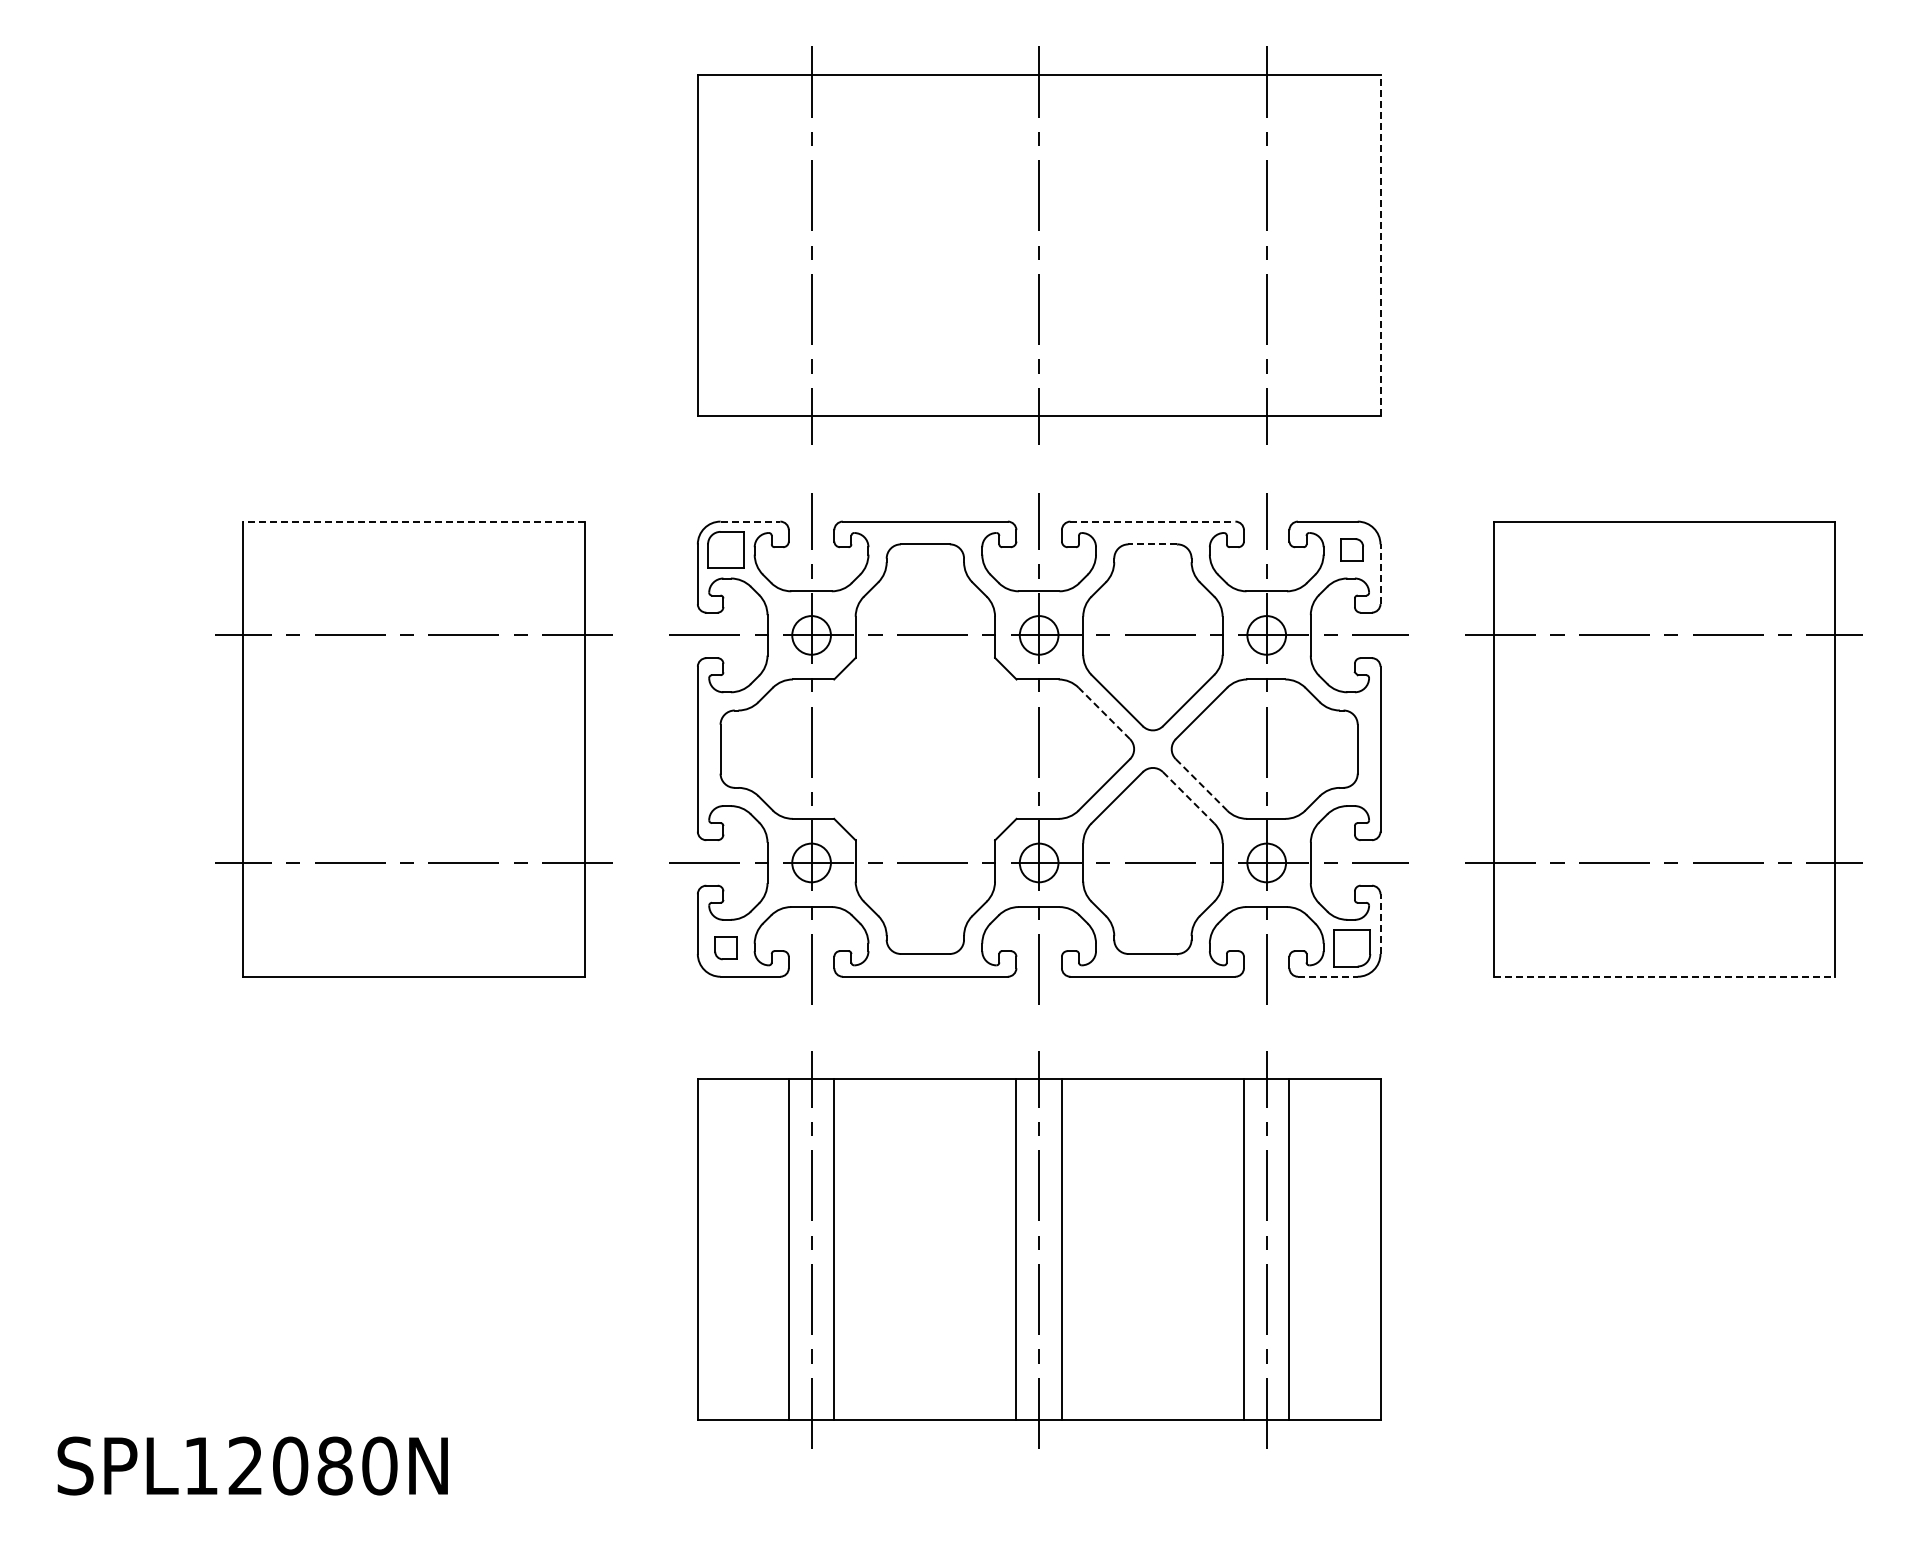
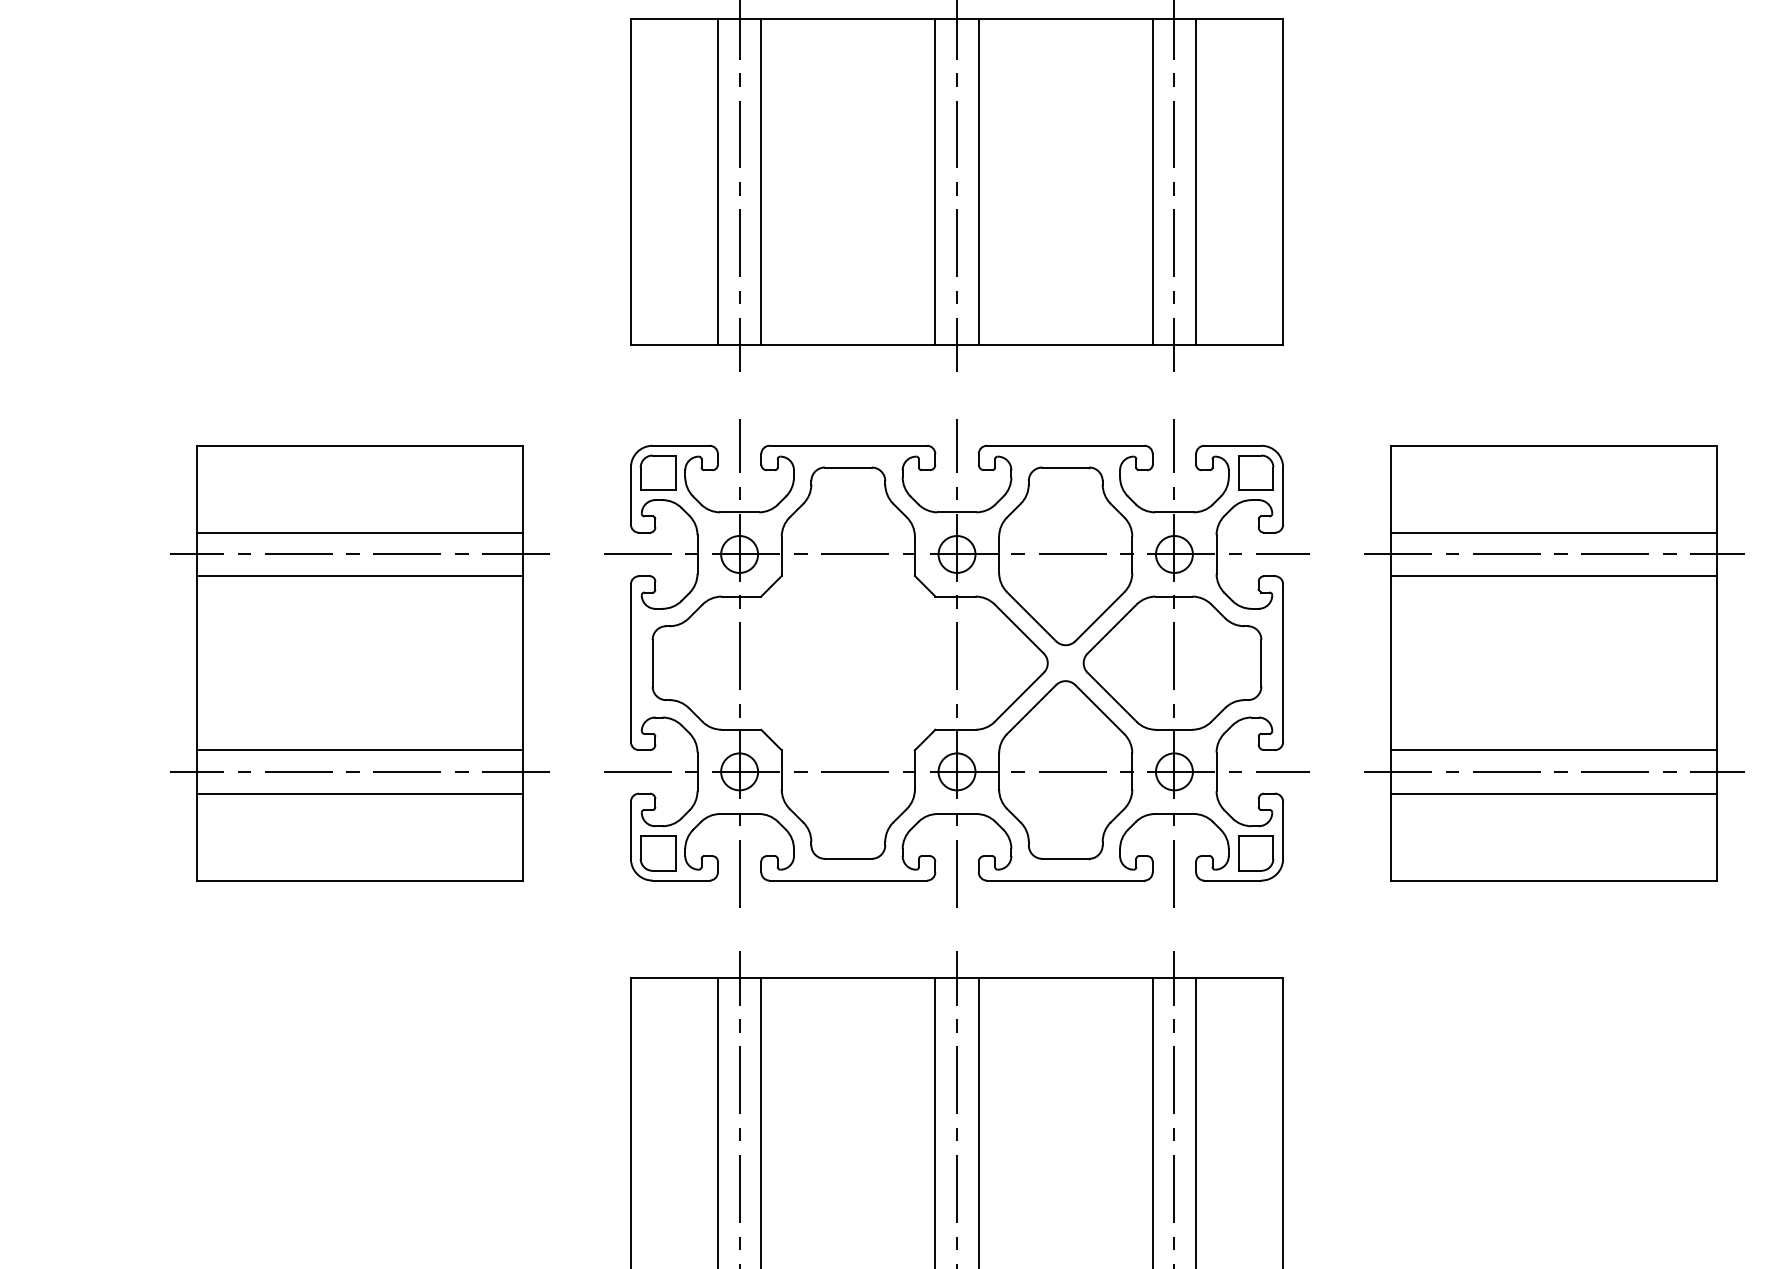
line: (788, 245) -> (717, 181), added
line: (834, 245) -> (761, 181), added
line: (1016, 245) -> (935, 181), added
line: (1061, 245) -> (978, 181), added
line: (1243, 245) -> (1152, 181), added
line: (1289, 245) -> (1196, 181), added
line: (1380, 245) -> (1283, 181), dashed -> solid
line: (414, 521) -> (360, 445), dashed -> solid
line: (750, 521) -> (681, 445), dashed -> solid
line: (1153, 521) -> (1066, 445), dashed -> solid
line: (1152, 544) -> (1065, 467), dashed -> solid
part: (1352, 549) -> (1256, 472), size x1.67
line: (1380, 574) -> (1283, 496), dashed -> solid
line: (413, 612) -> (359, 532), added
line: (1663, 612) -> (1553, 532), added
line: (413, 658) -> (359, 576), added
line: (1663, 658) -> (1553, 576), added
line: (1104, 713) -> (1019, 629), dashed -> solid
line: (1201, 785) -> (1112, 697), dashed -> solid
line: (1189, 798) -> (1100, 710), dashed -> solid
line: (413, 840) -> (359, 750), added
line: (1663, 840) -> (1553, 750), added
line: (413, 885) -> (359, 793), added
line: (1663, 885) -> (1553, 793), added
line: (1380, 924) -> (1283, 830), dashed -> solid
part: (725, 948) -> (657, 853), size x1.67
line: (1327, 976) -> (1232, 880), dashed -> solid
line: (1664, 976) -> (1554, 880), dashed -> solid

